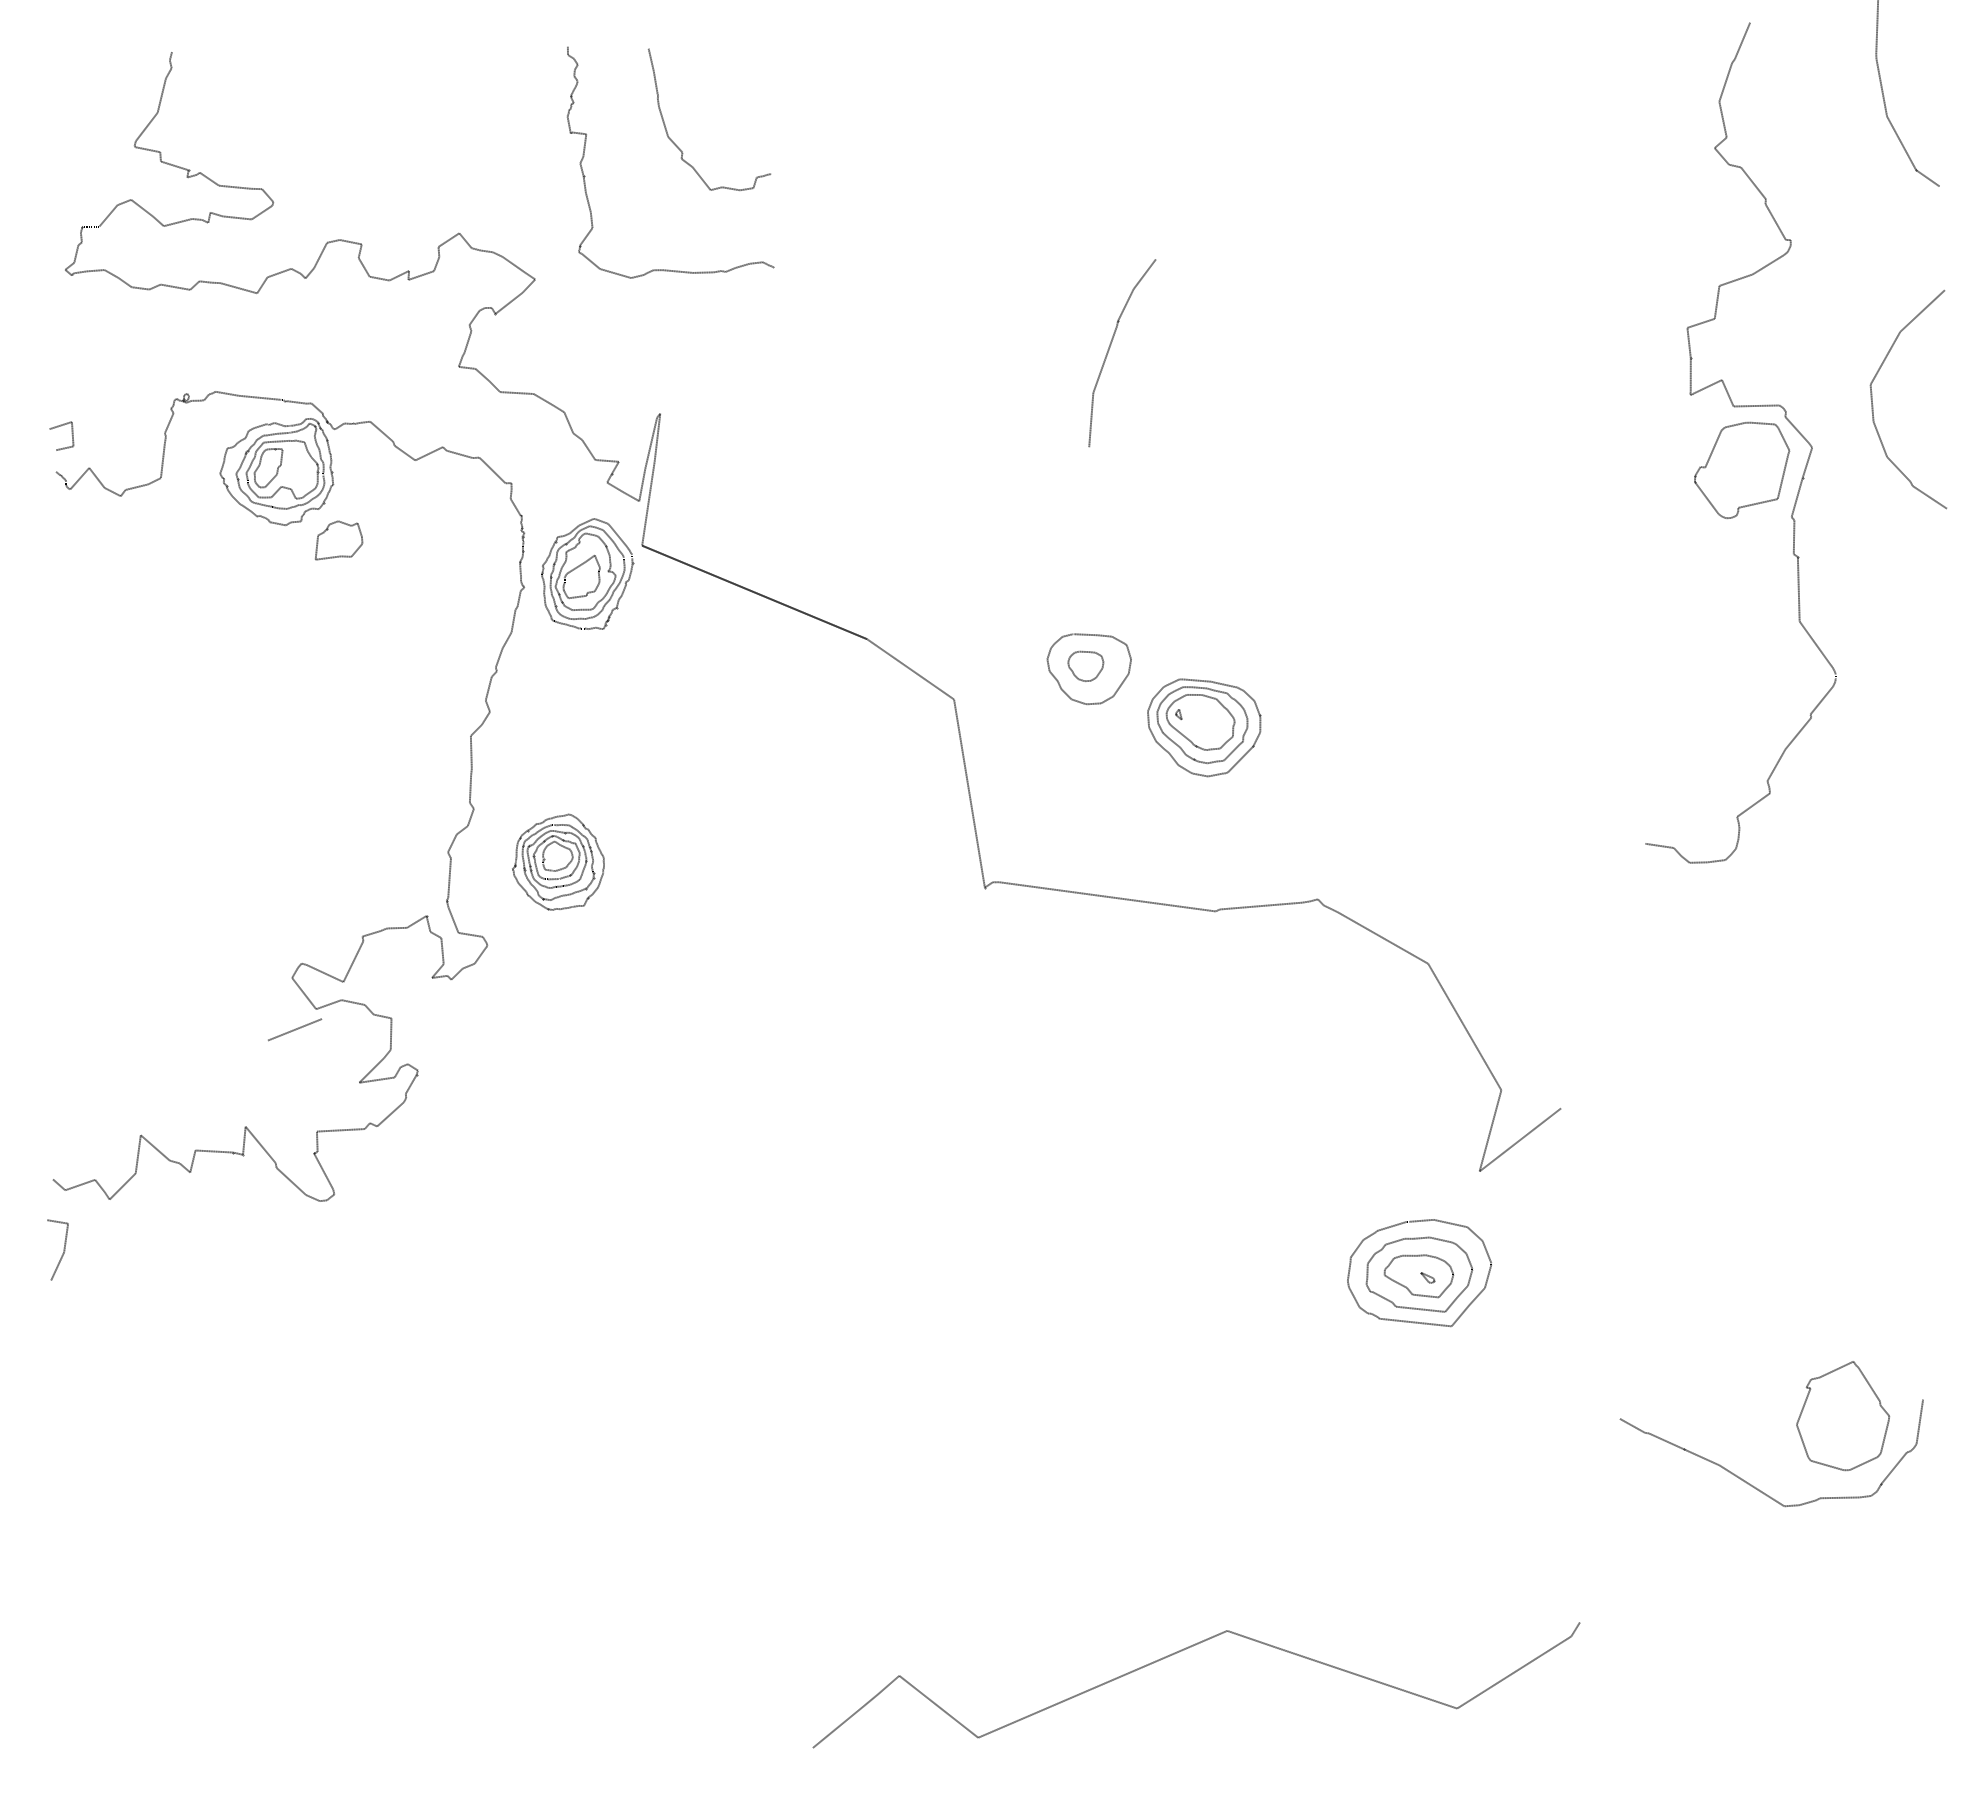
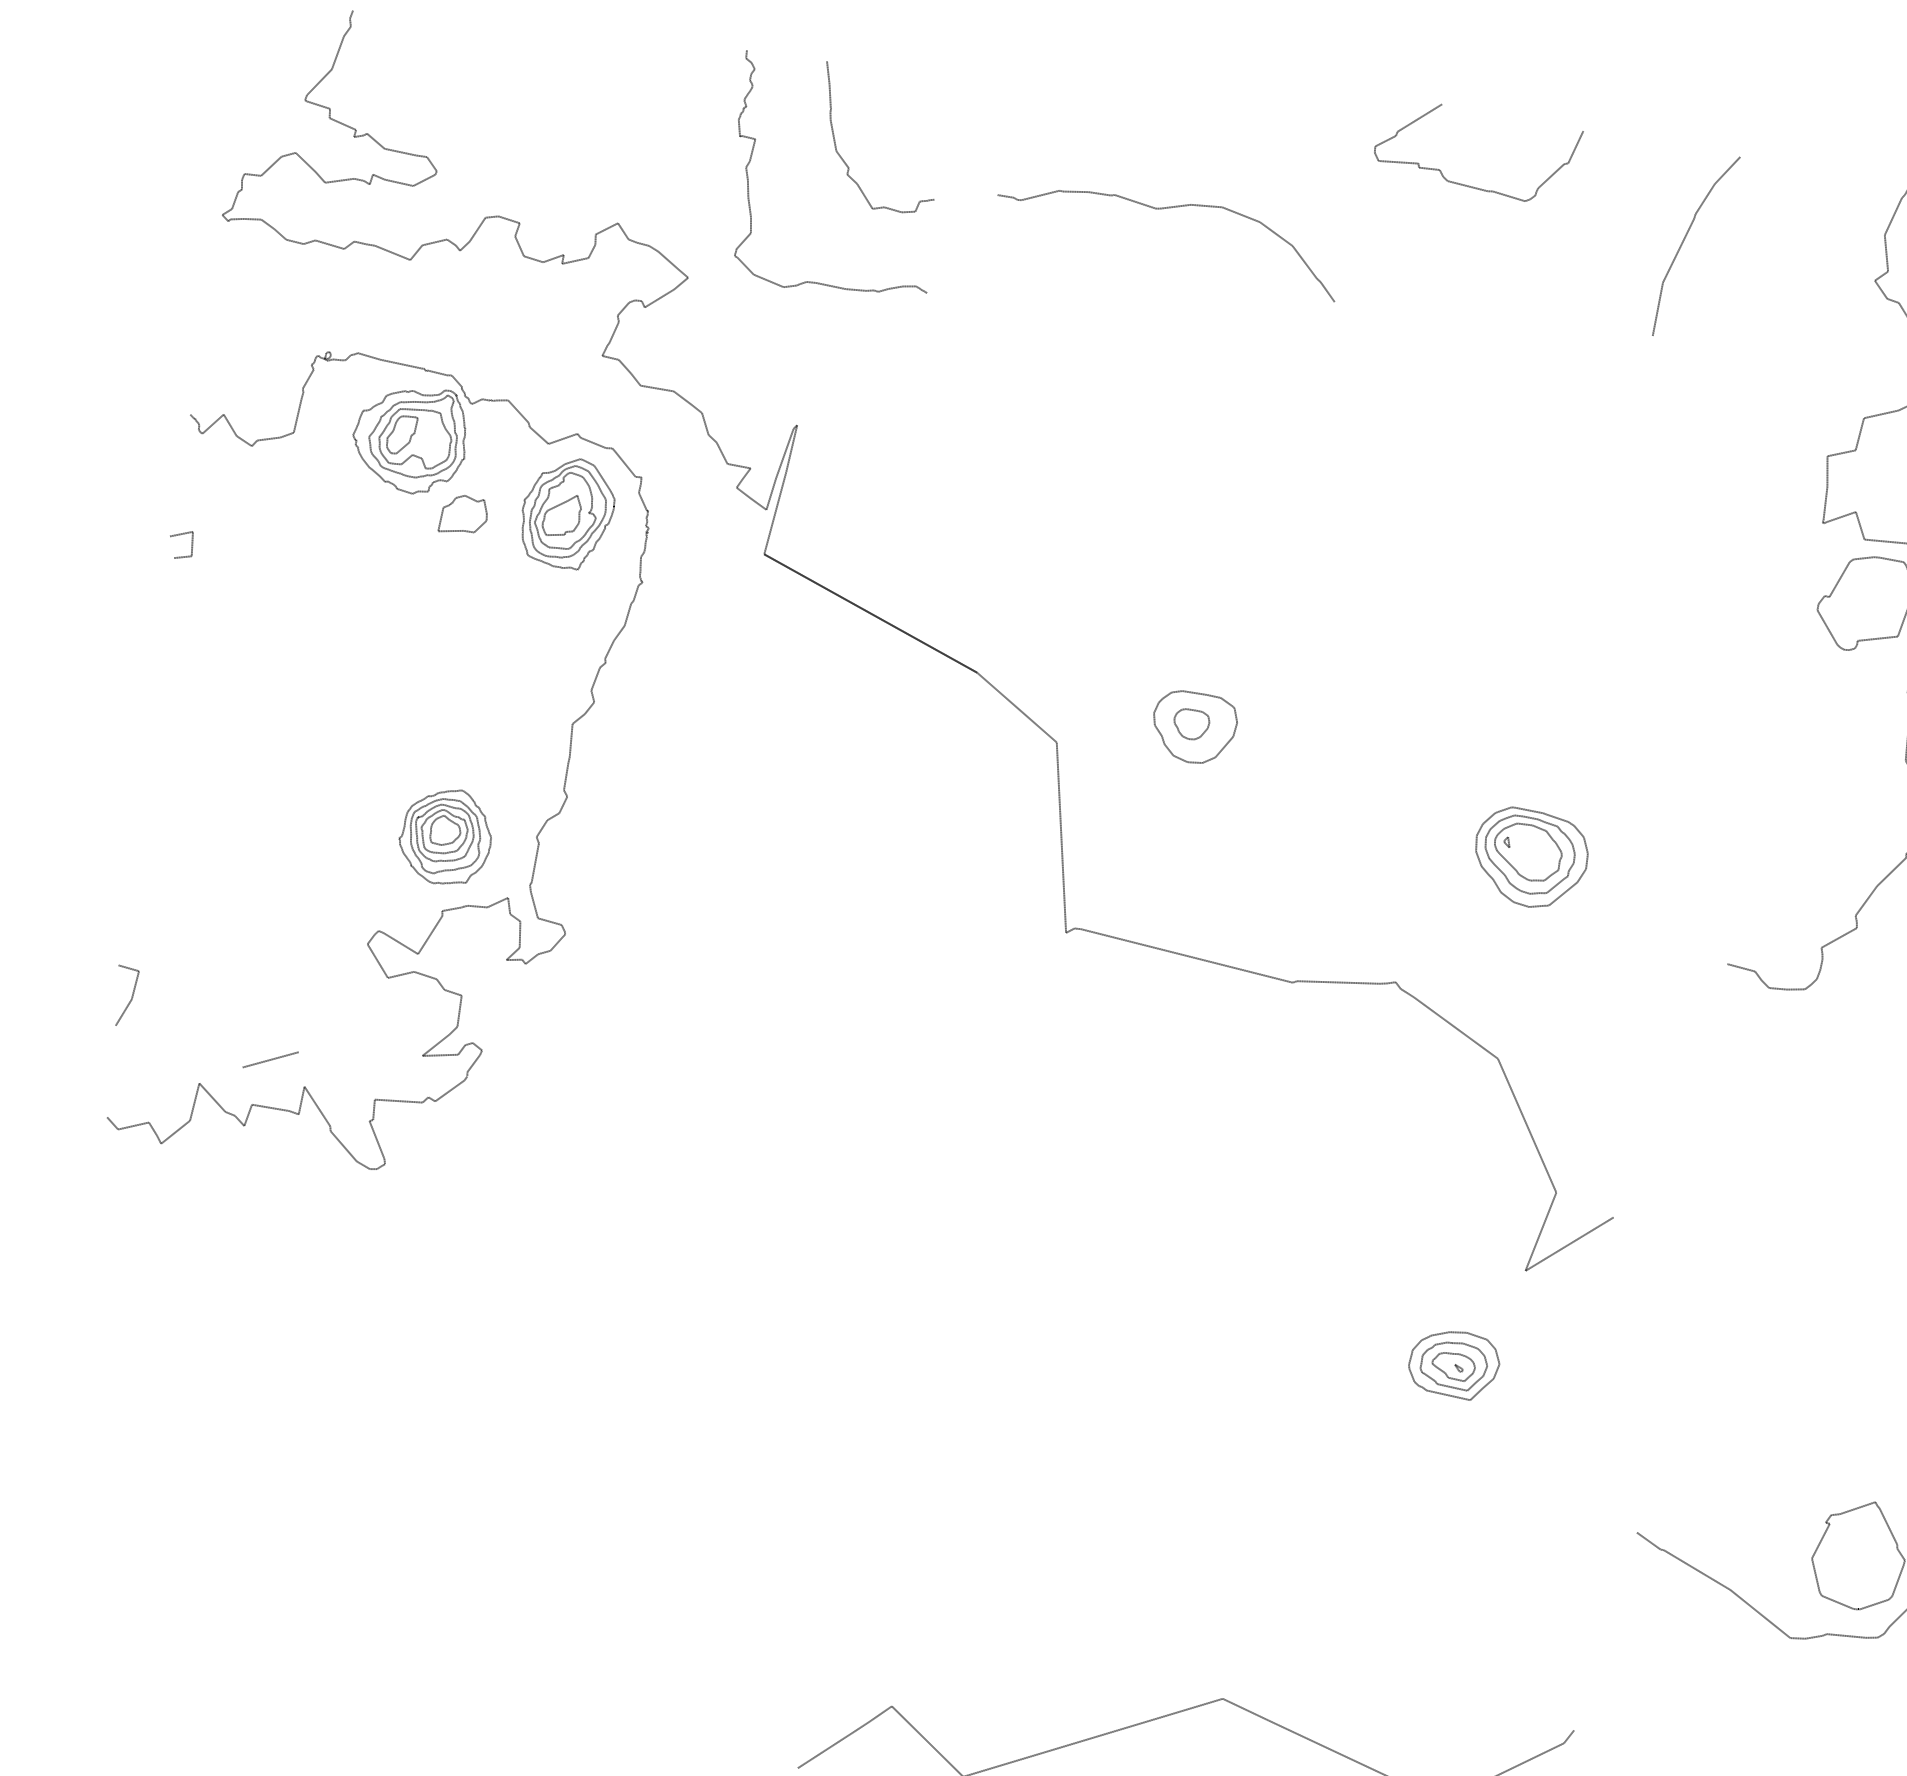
curve: (1302, 99) -> (1470, 185), added
curve: (1000, 157) -> (1164, 209), added
curve: (1109, 350) -> (1683, 242), moved
line: (58, 427) -> (178, 535), moved
part: (587, 573) -> (568, 512), moved
part: (1204, 727) -> (1531, 857), moved
part: (558, 861) -> (445, 835), moved
line: (295, 1029) -> (271, 1059), moved
line: (63, 1249) -> (131, 996), moved
part: (1418, 1272) -> (1453, 1364), size x0.62

